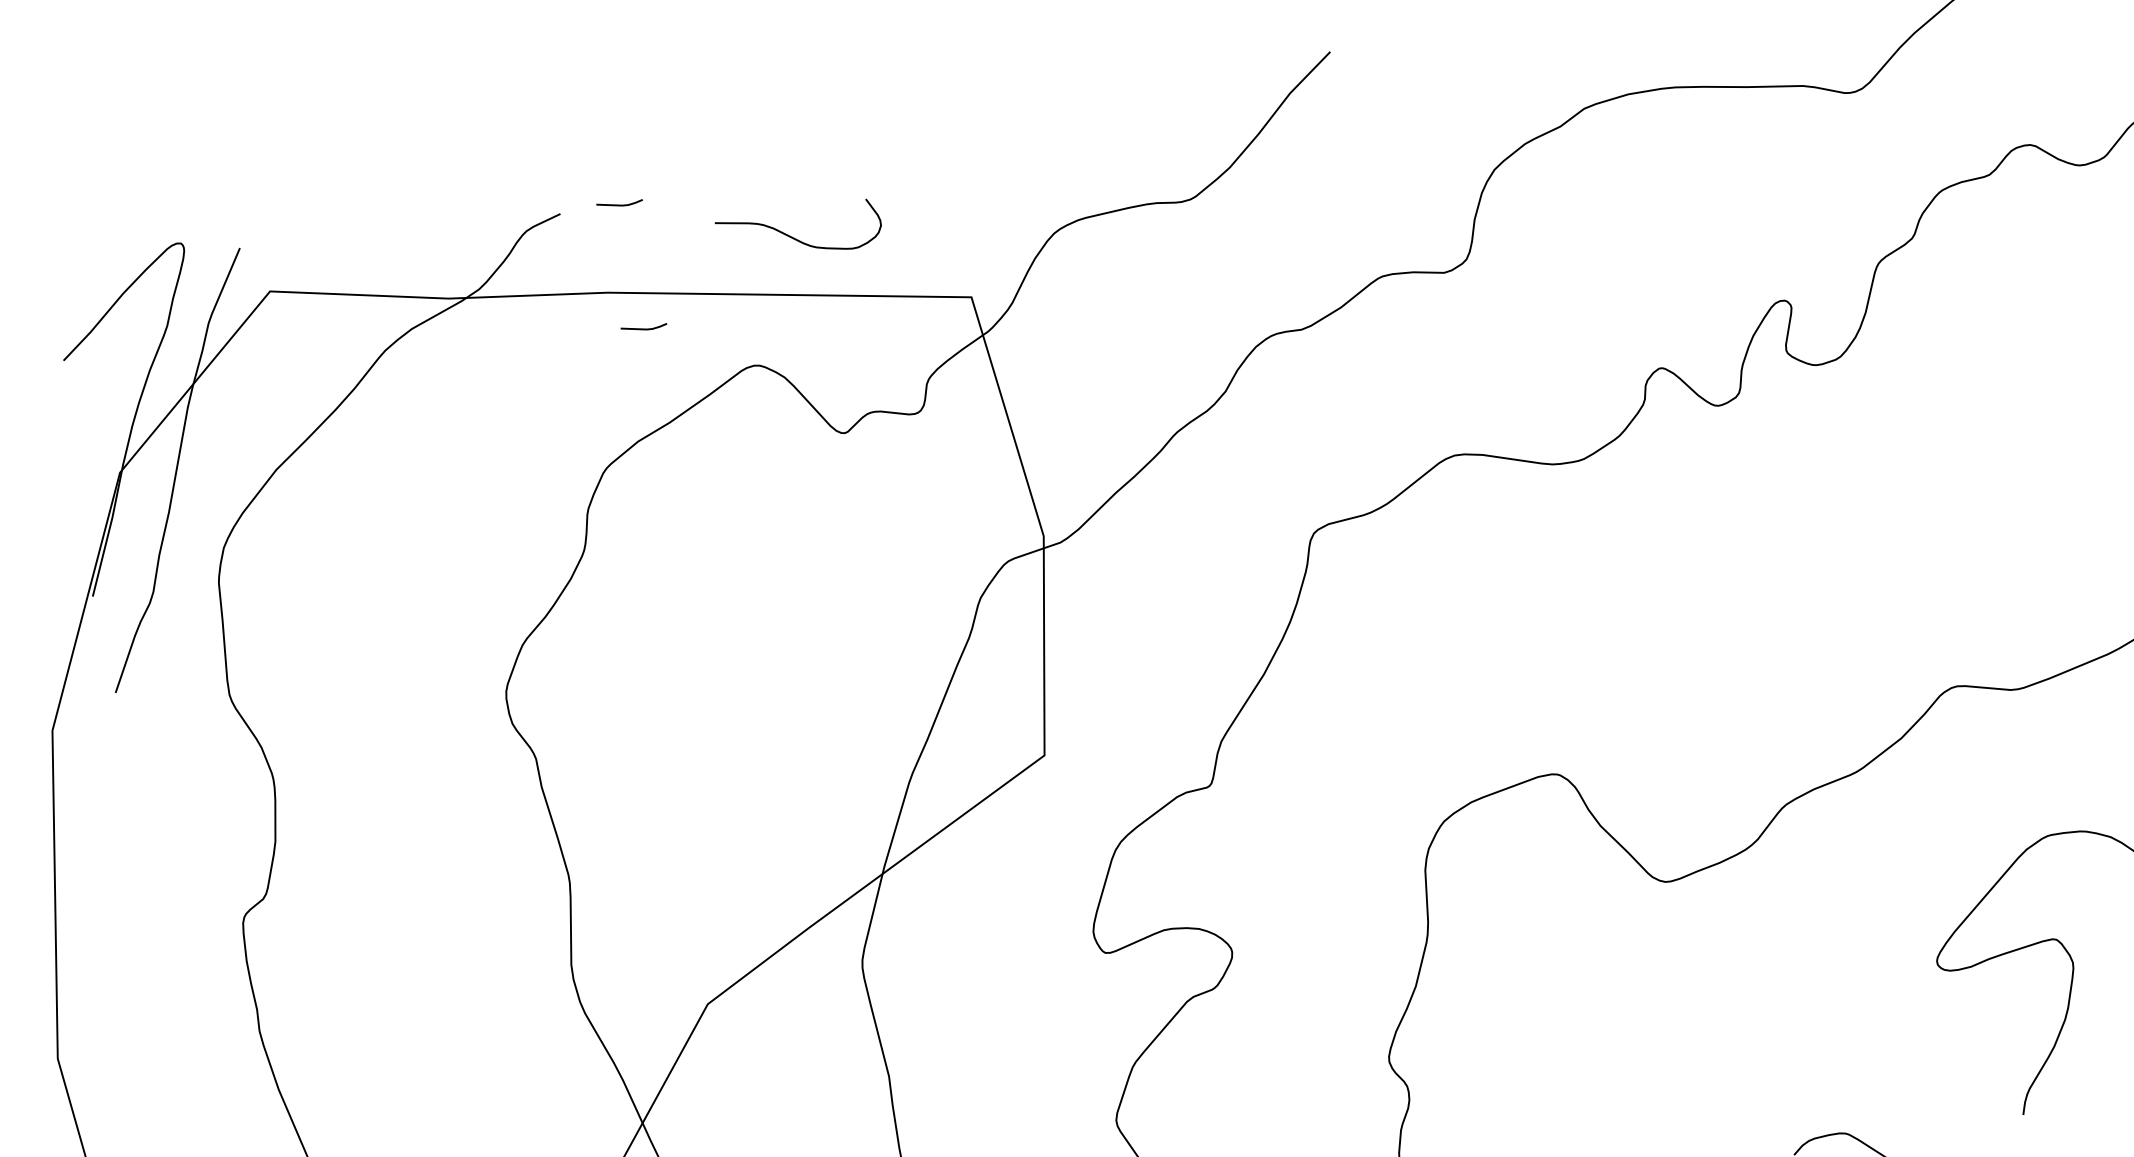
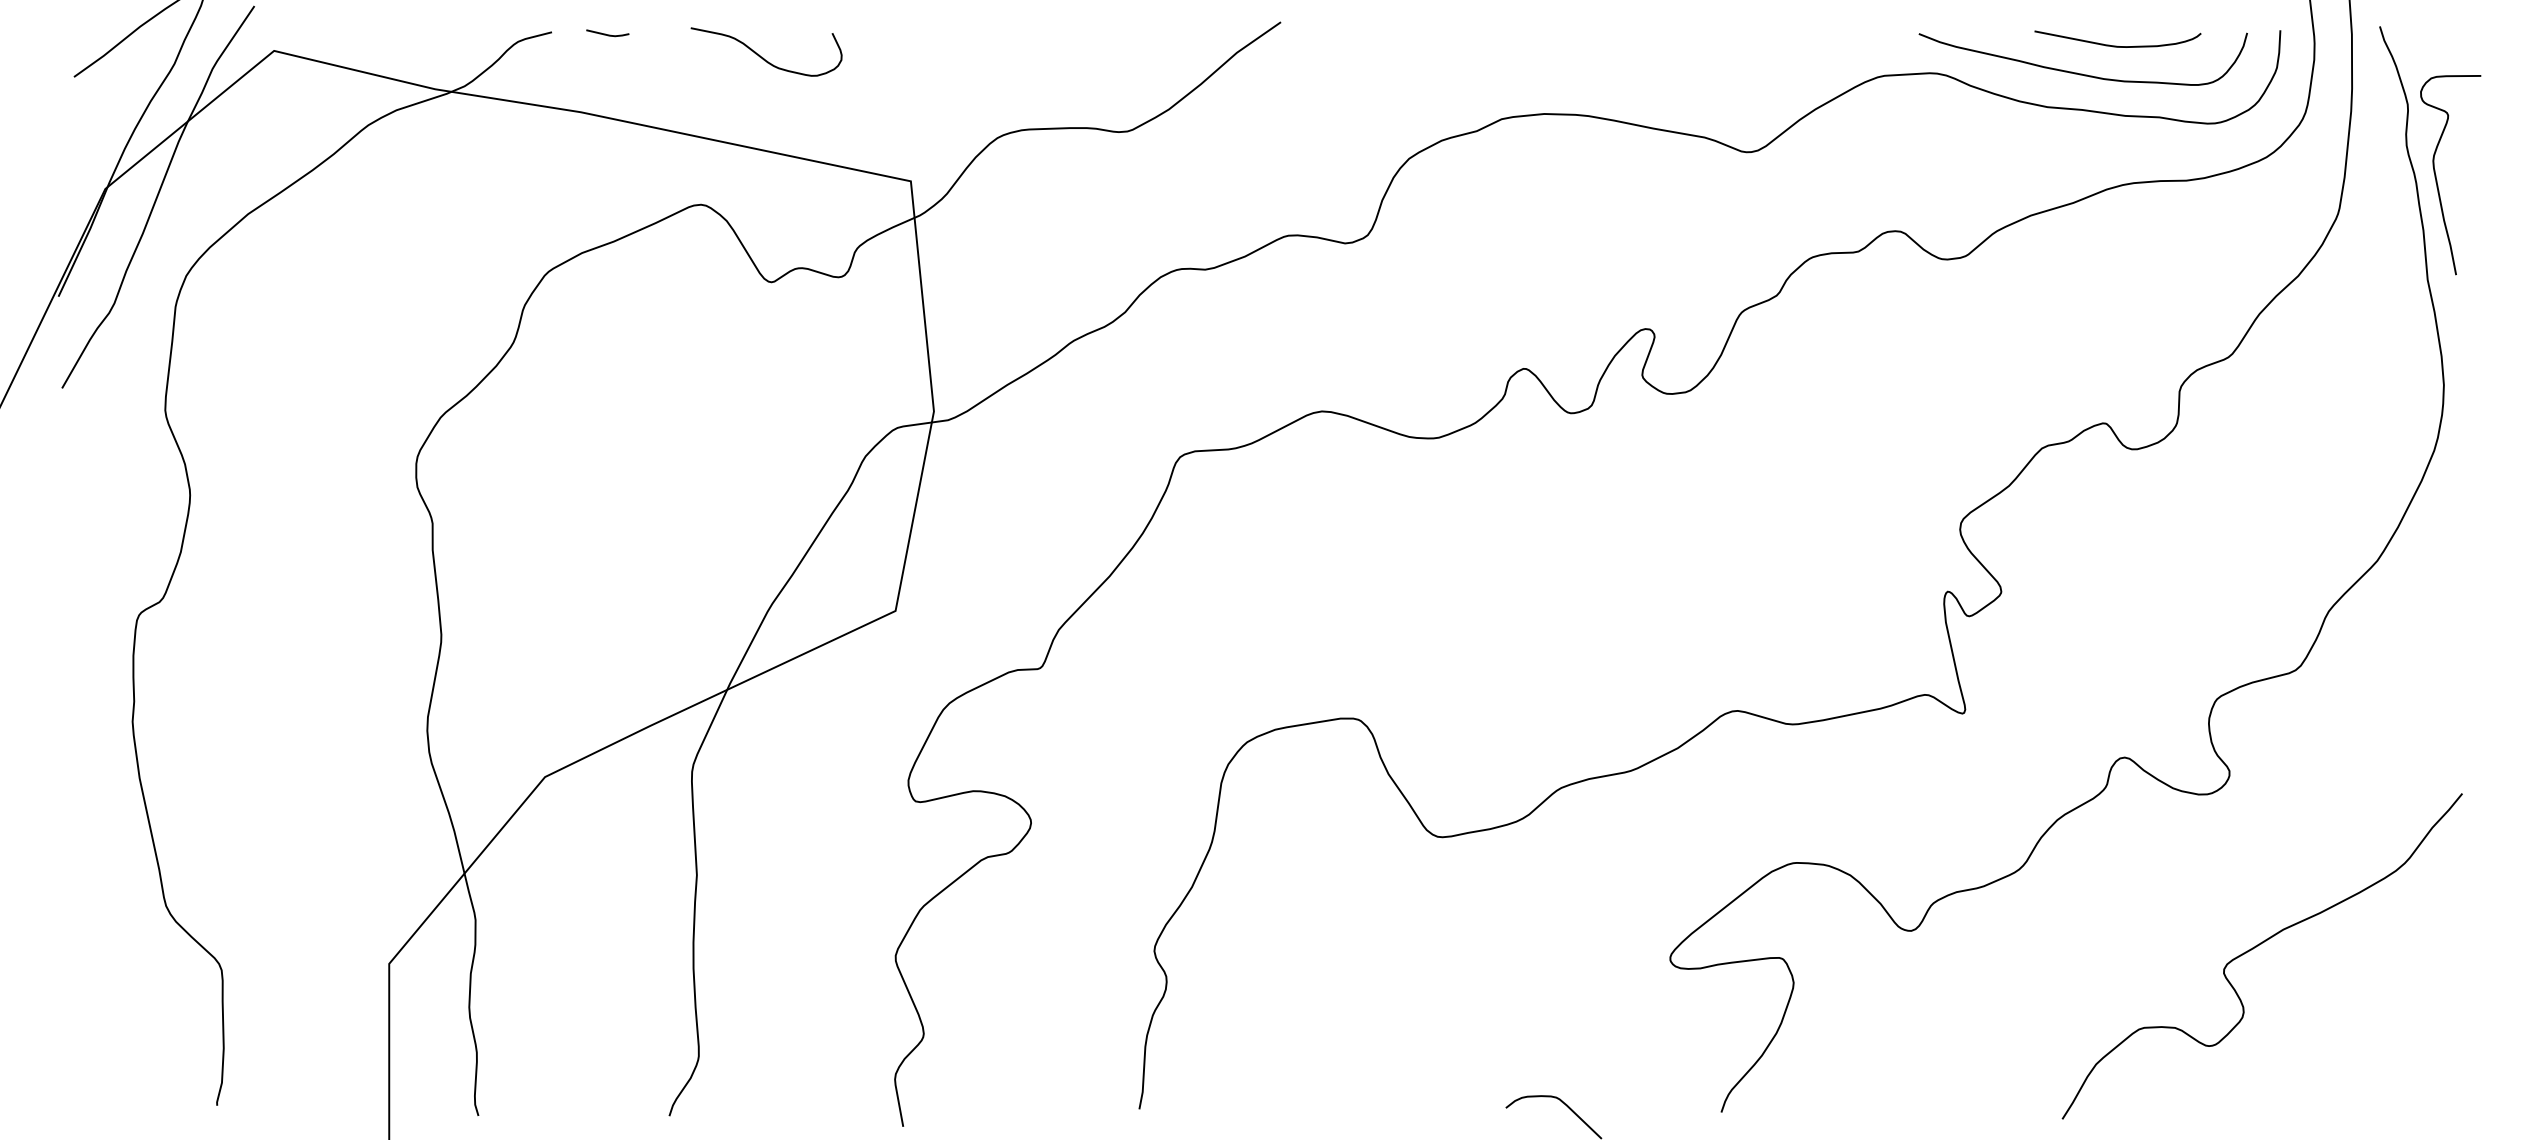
curve: (797, 239) -> (763, 57), moved
line: (643, 328) -> (607, 151), removed

